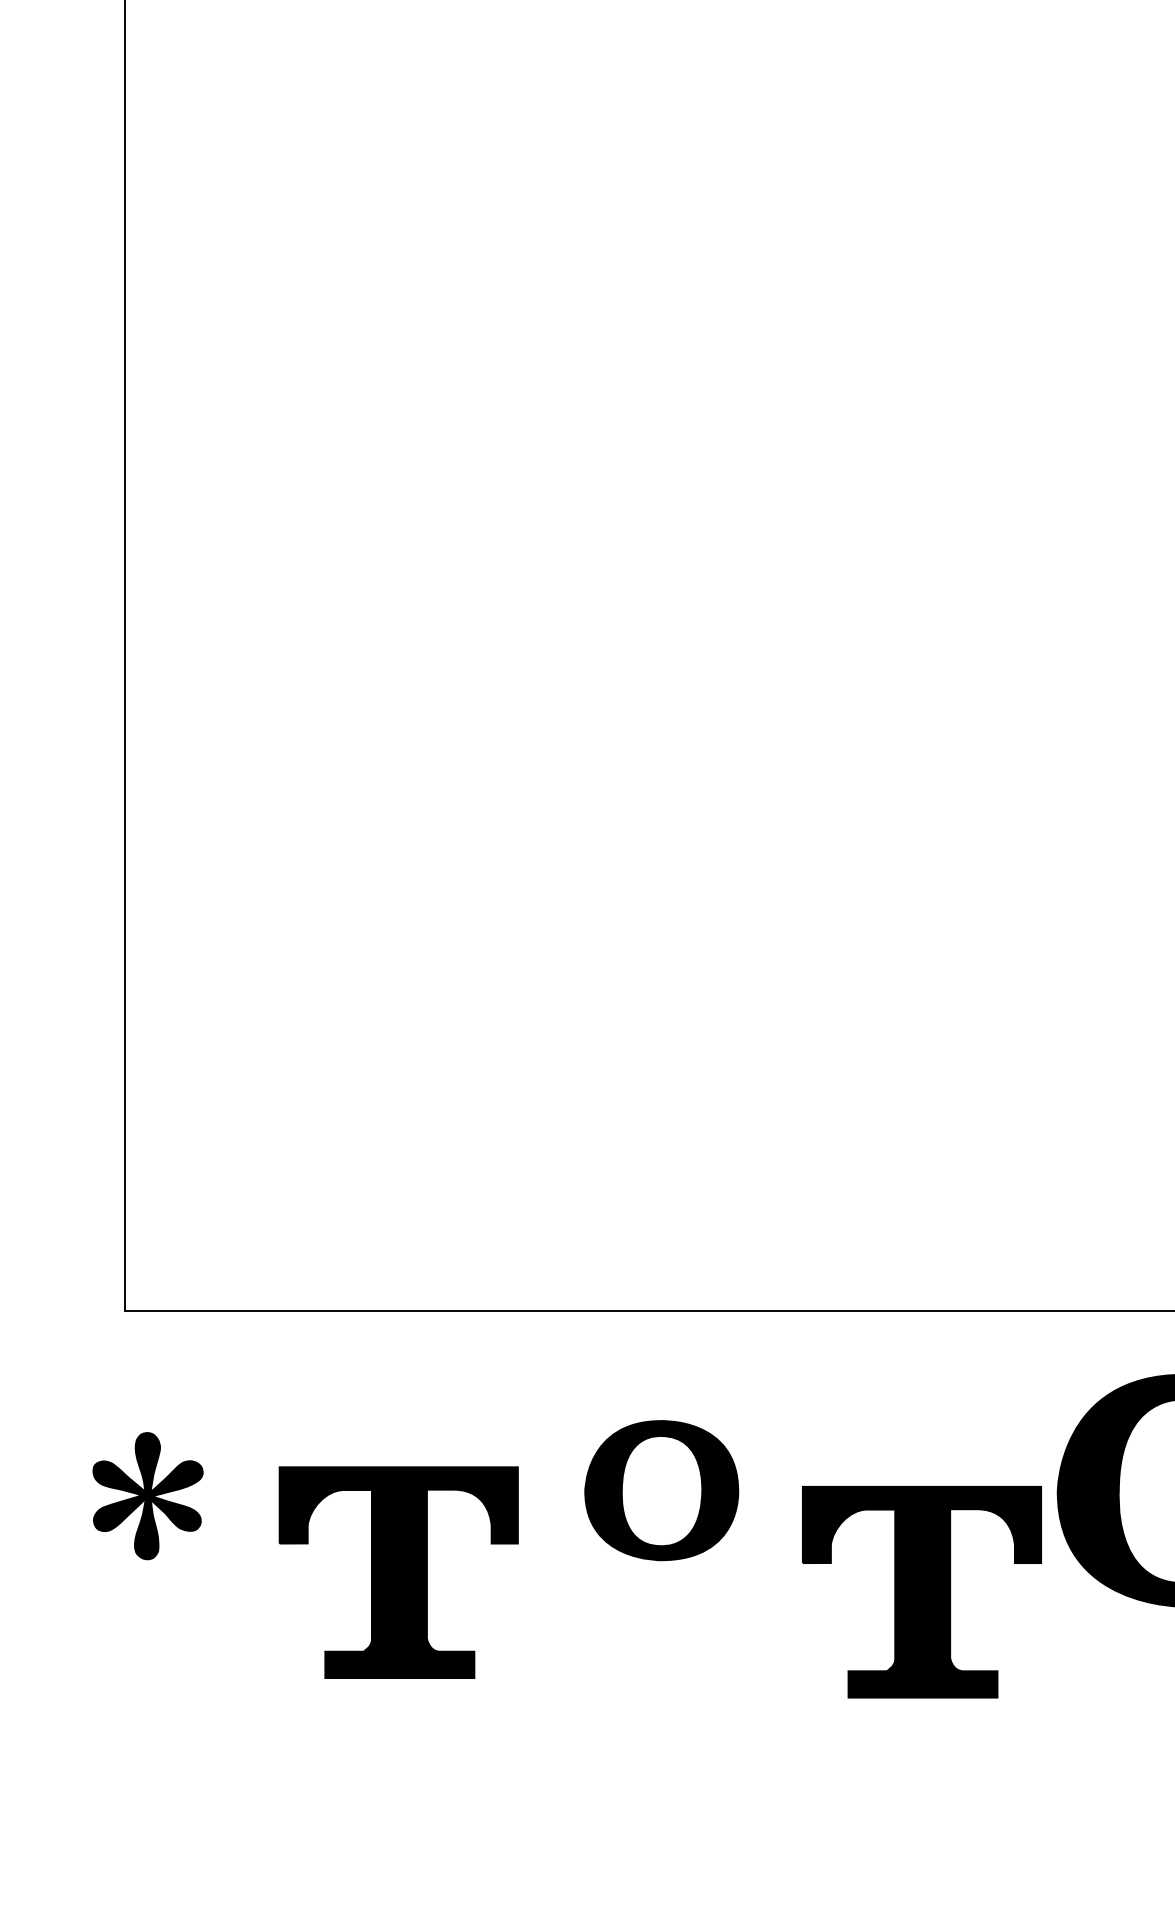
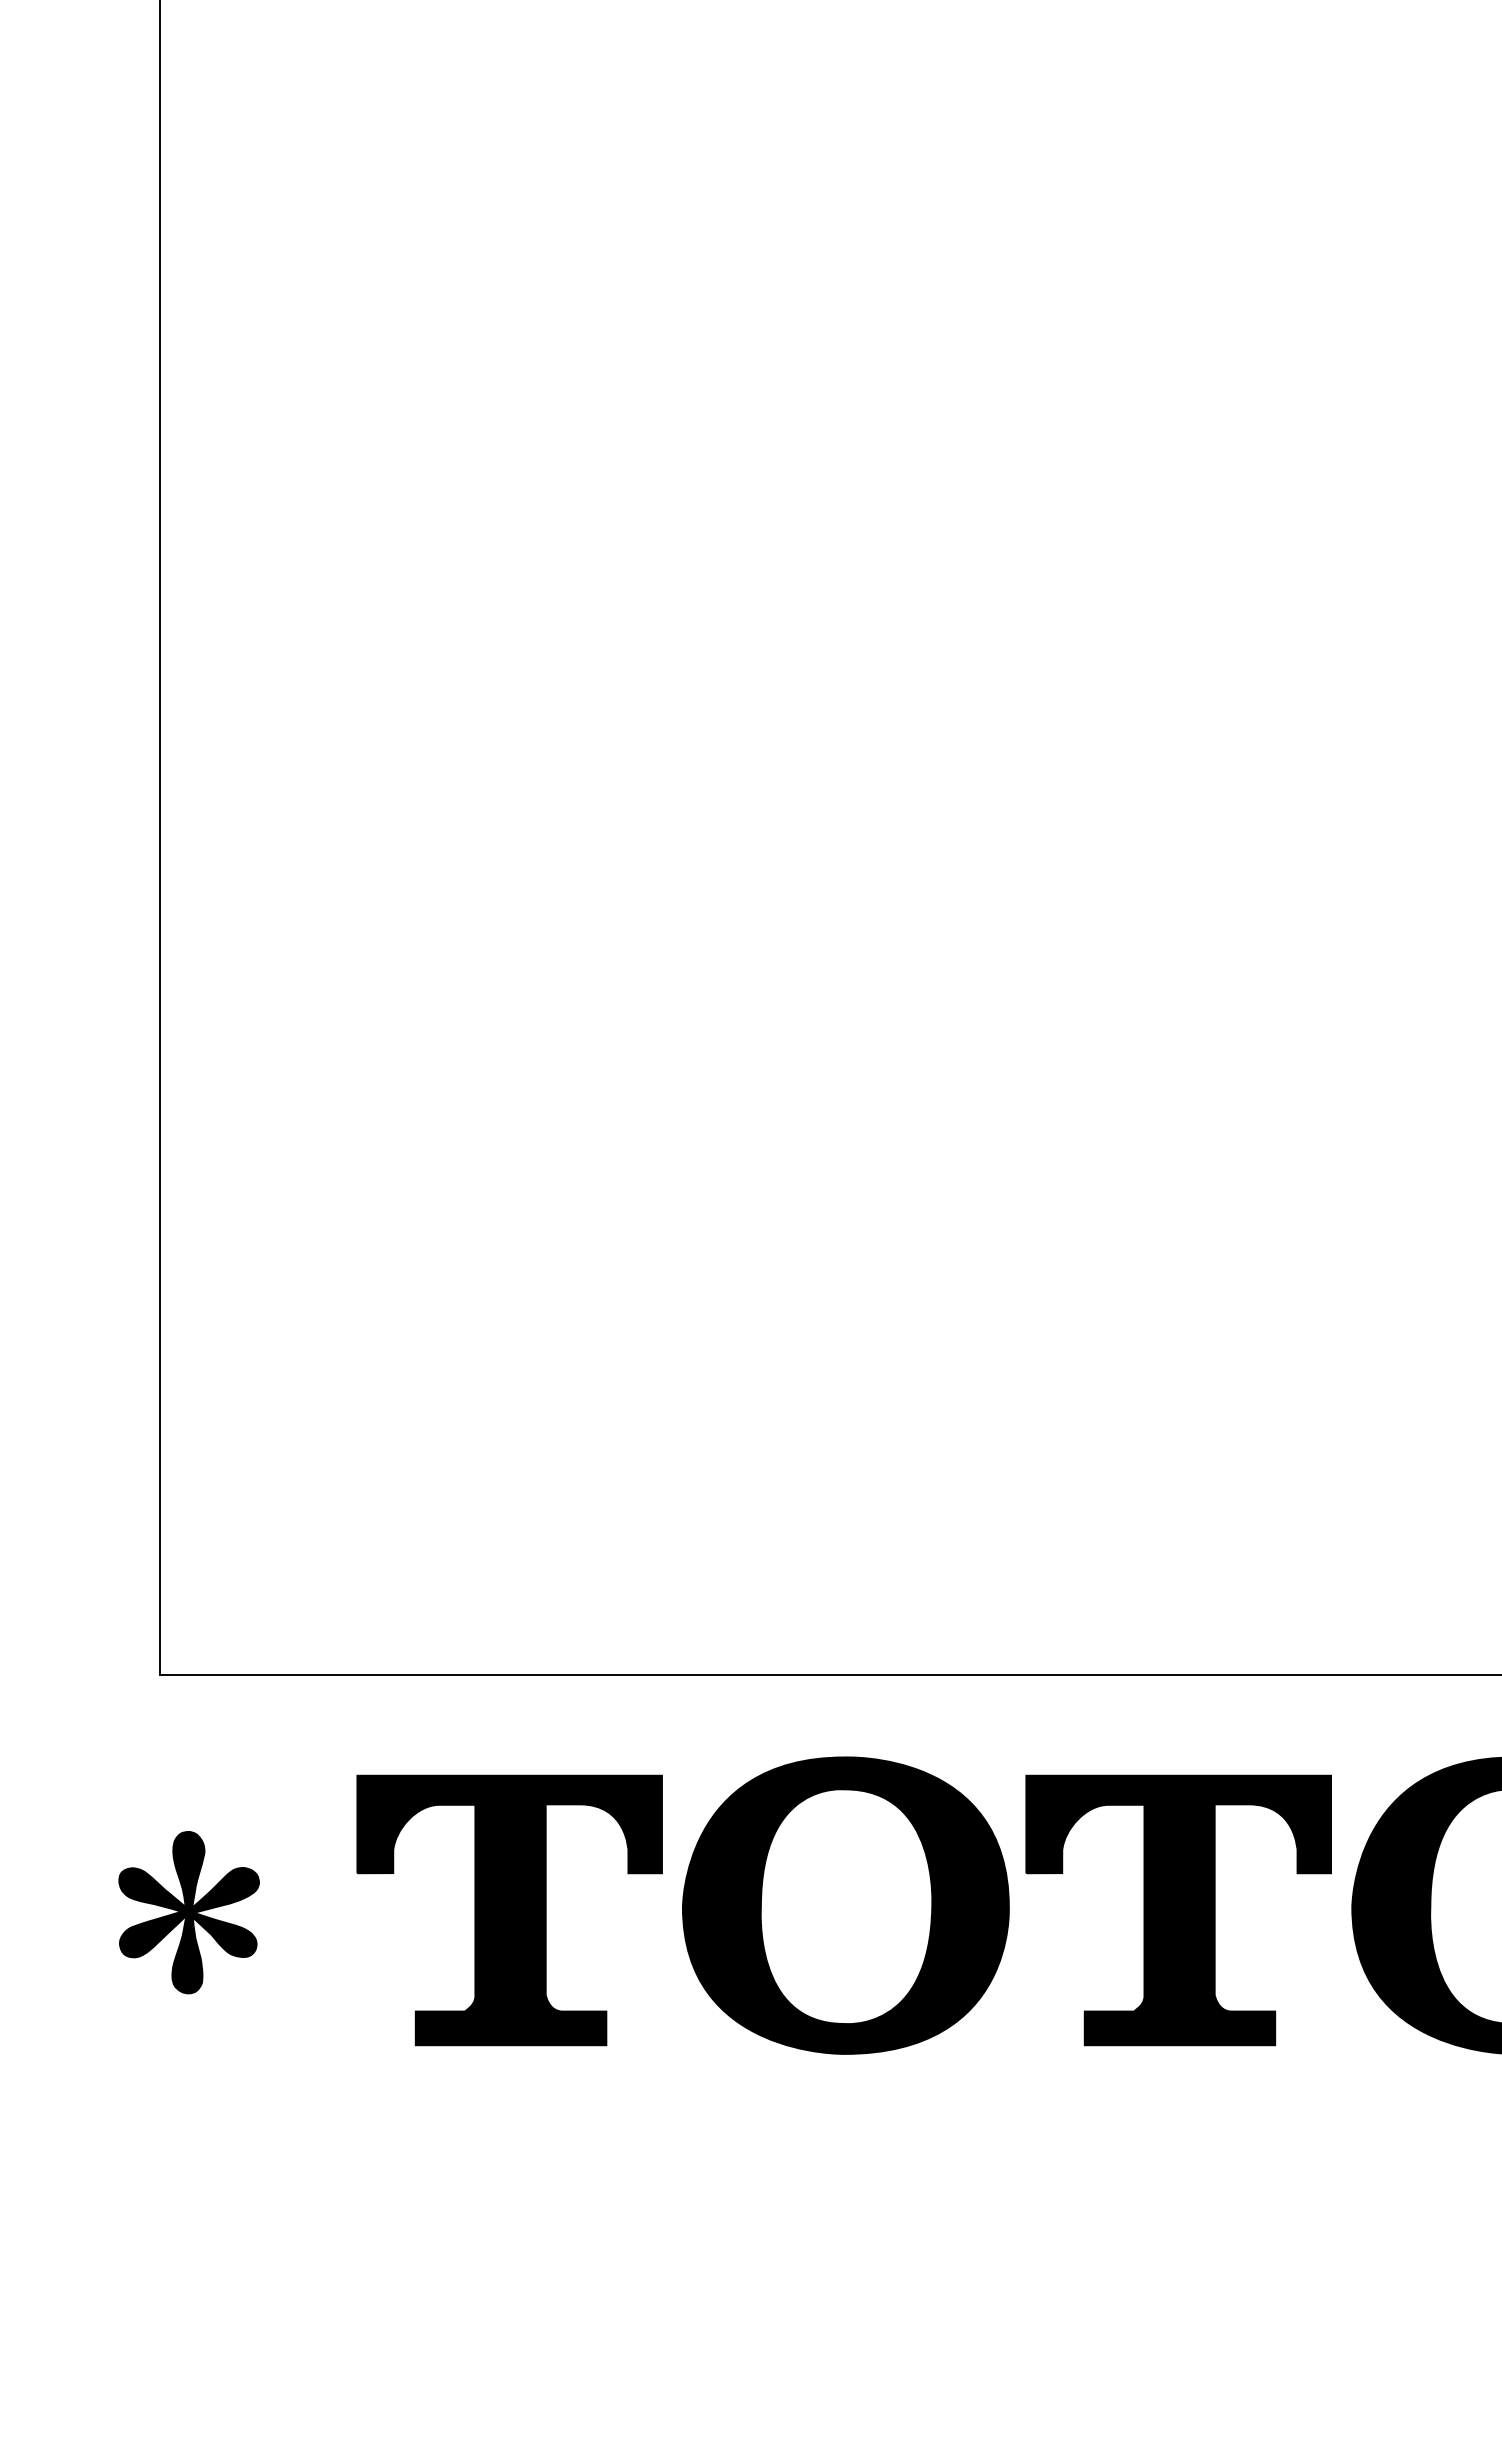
part: (661, 1490) -> (845, 1905), size x1.67
part: (398, 1572) -> (509, 1910), moved
part: (921, 1592) -> (1178, 1910), moved

